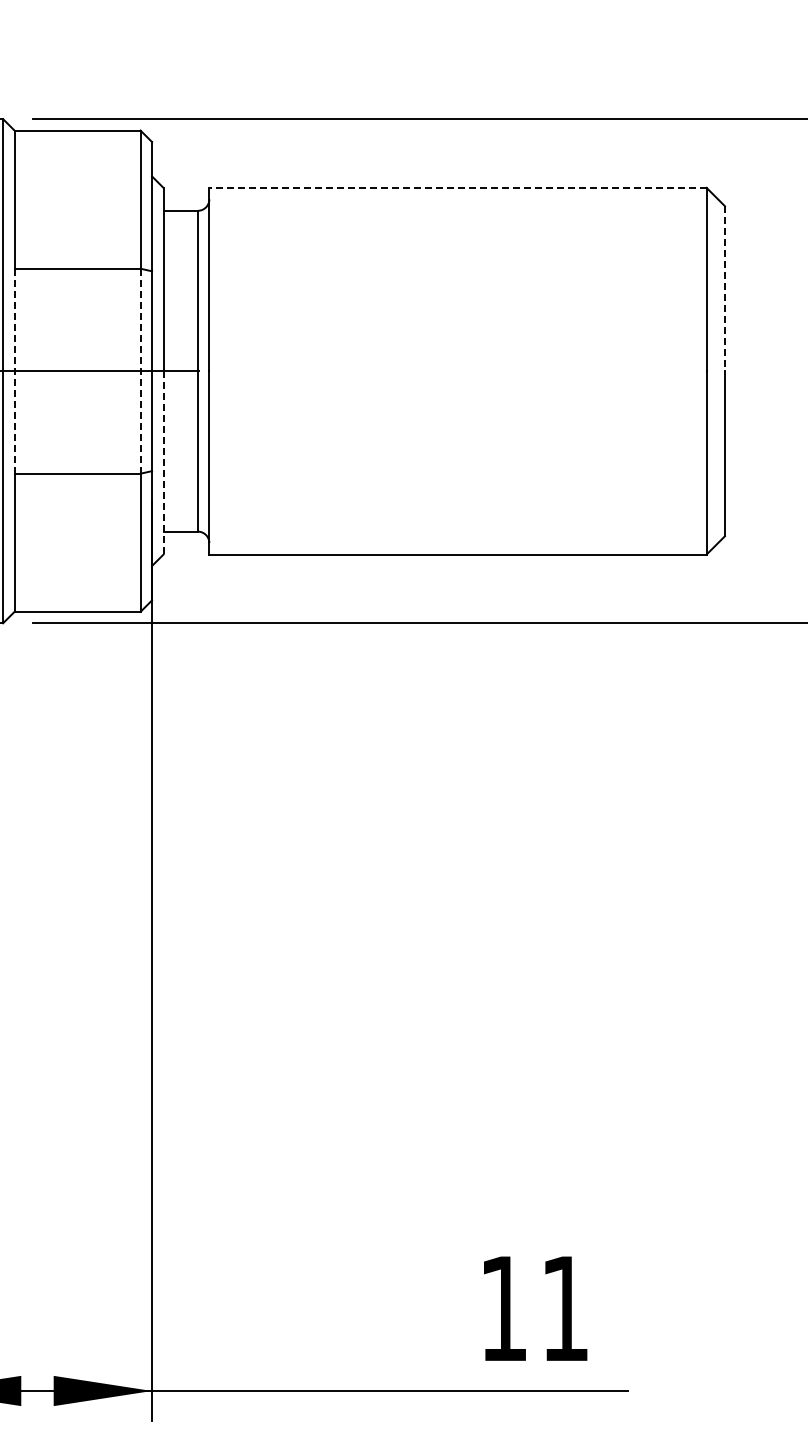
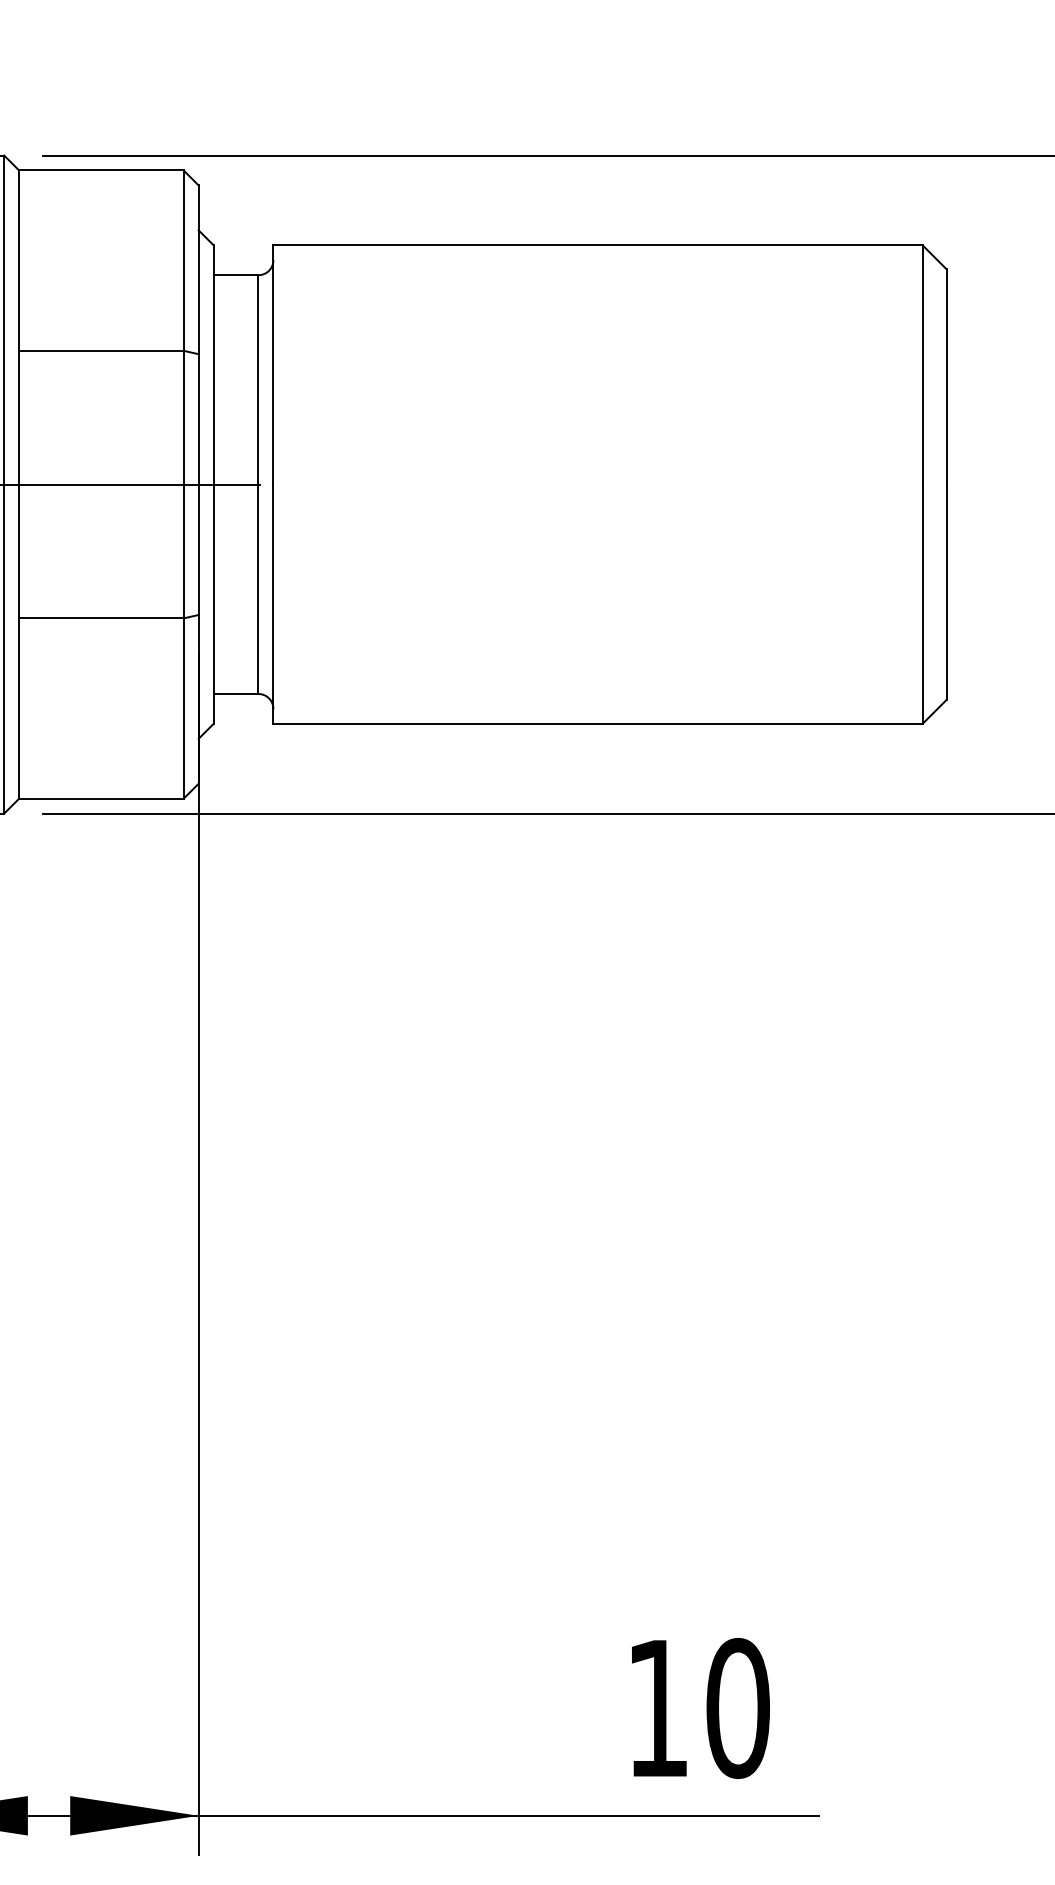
line: (458, 187) -> (598, 244), dashed -> solid
line: (724, 289) -> (945, 377), dashed -> solid
line: (140, 370) -> (183, 483), dashed -> solid
line: (14, 371) -> (19, 484), dashed -> solid
line: (163, 462) -> (213, 603), dashed -> solid
text: (565, 1308) -> (738, 1708), 11 -> 10

